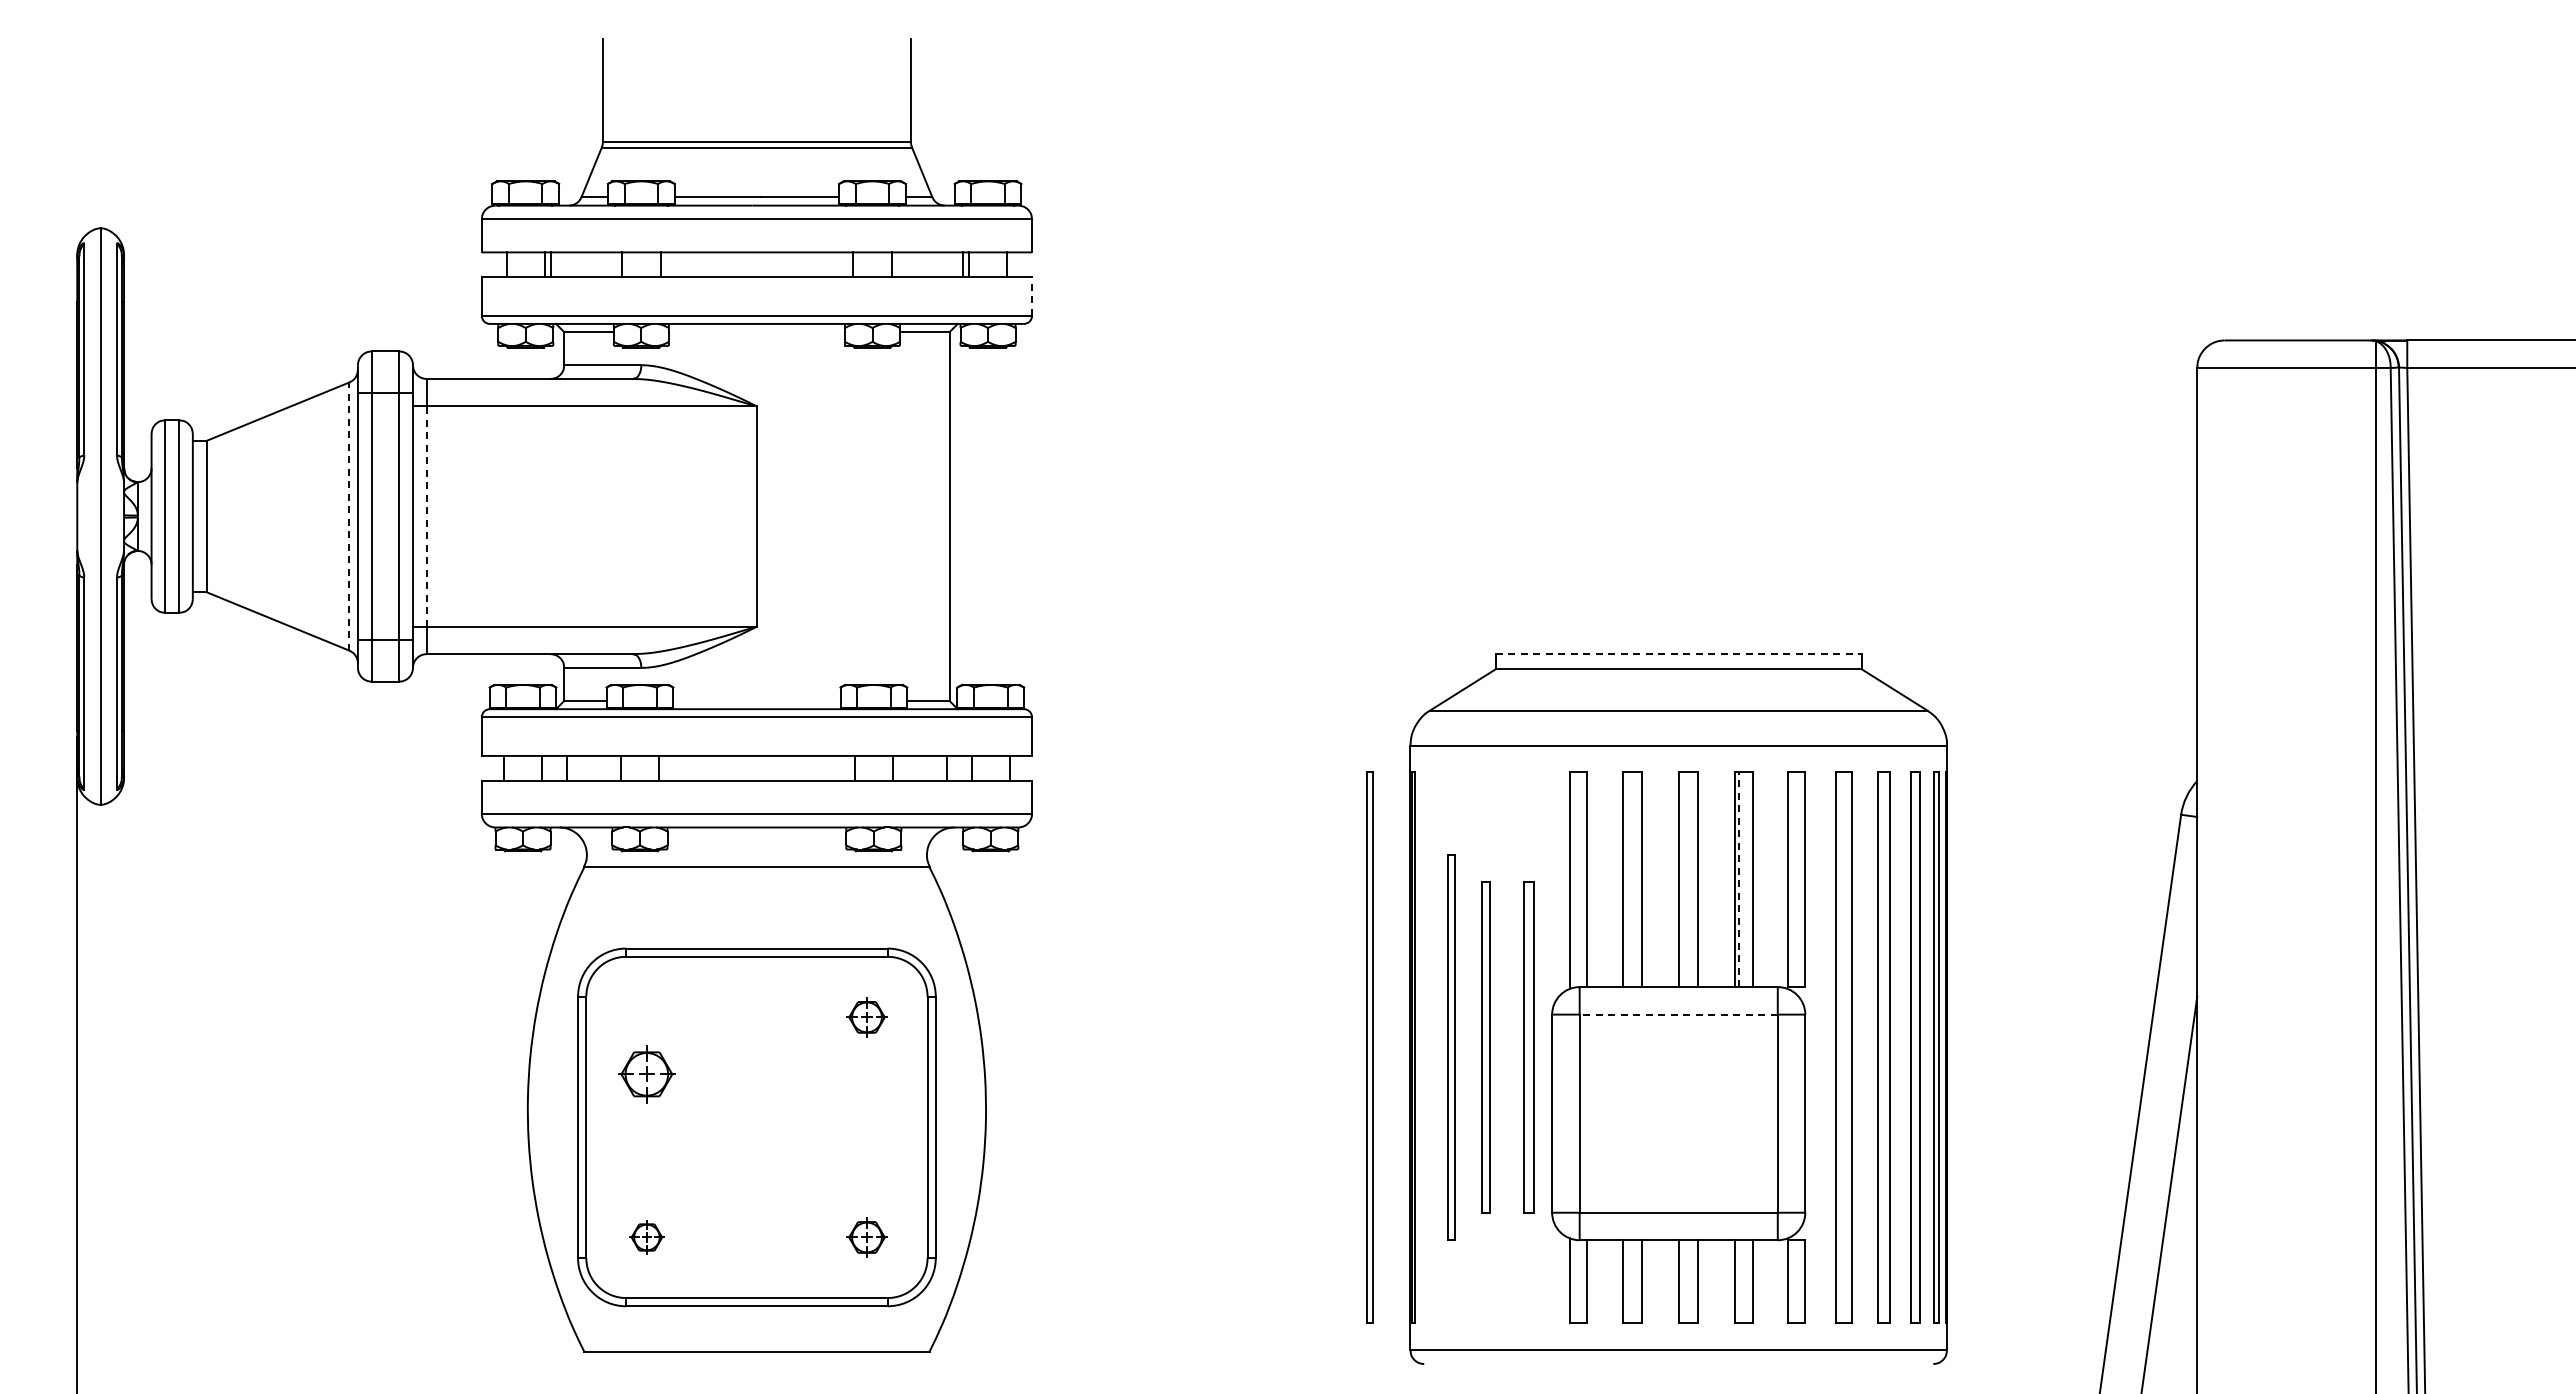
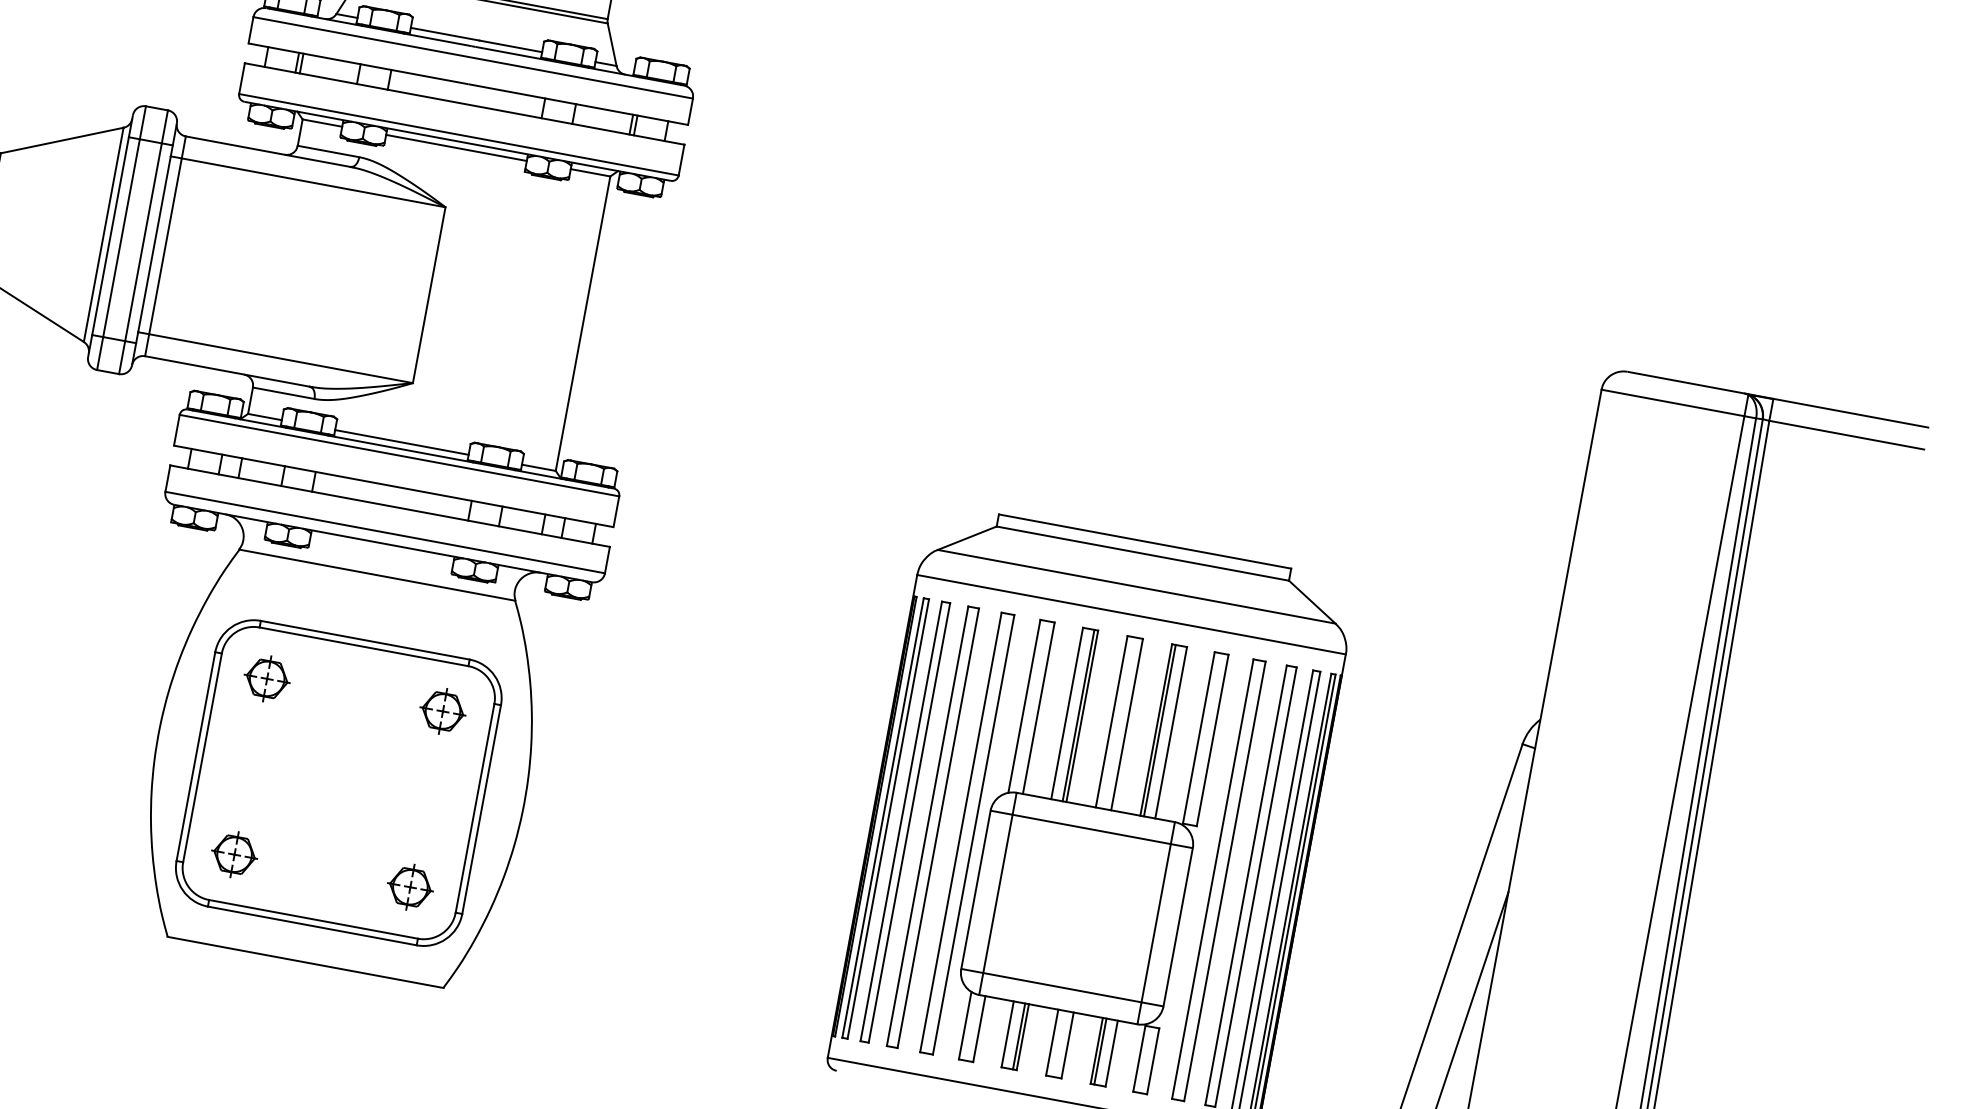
line: (1032, 295) -> (682, 159), dashed -> solid
line: (756, 332) -> (456, 148), added
line: (349, 516) -> (103, 234), dashed -> solid
line: (426, 516) -> (165, 246), dashed -> solid
line: (1678, 654) -> (1144, 541), dashed -> solid
line: (756, 700) -> (401, 442), added
line: (1637, 879) -> (1078, 715), added
line: (1739, 879) -> (1160, 730), dashed -> solid
line: (1678, 1014) -> (1091, 829), dashed -> solid
part: (866, 1017) -> (442, 711), size x1.43
part: (1369, 1047) -> (885, 818), moved
part: (1451, 1047) -> (905, 822), size x1.43
part: (1485, 1047) -> (932, 827), size x1.67
part: (1528, 1047) -> (966, 833), size x1.67
part: (646, 1074) -> (266, 678), moved
part: (646, 1237) -> (234, 854), size x1.67
part: (866, 1237) -> (410, 887), size x1.43
line: (1637, 1281) -> (1019, 1036), added
line: (1739, 1281) -> (1100, 1051), added

